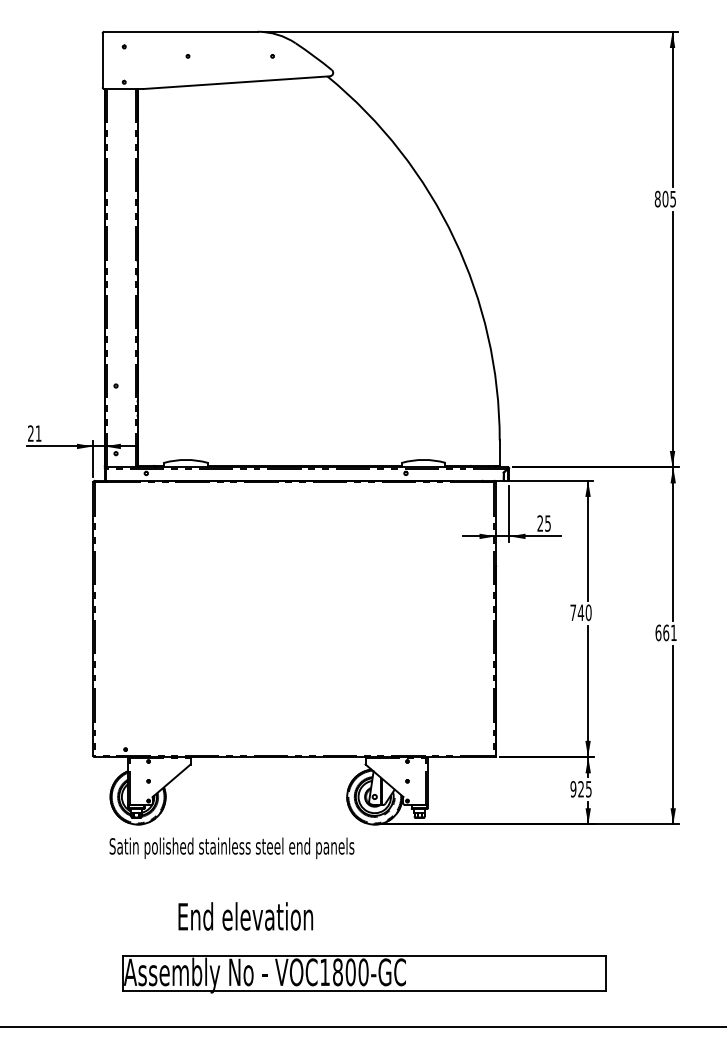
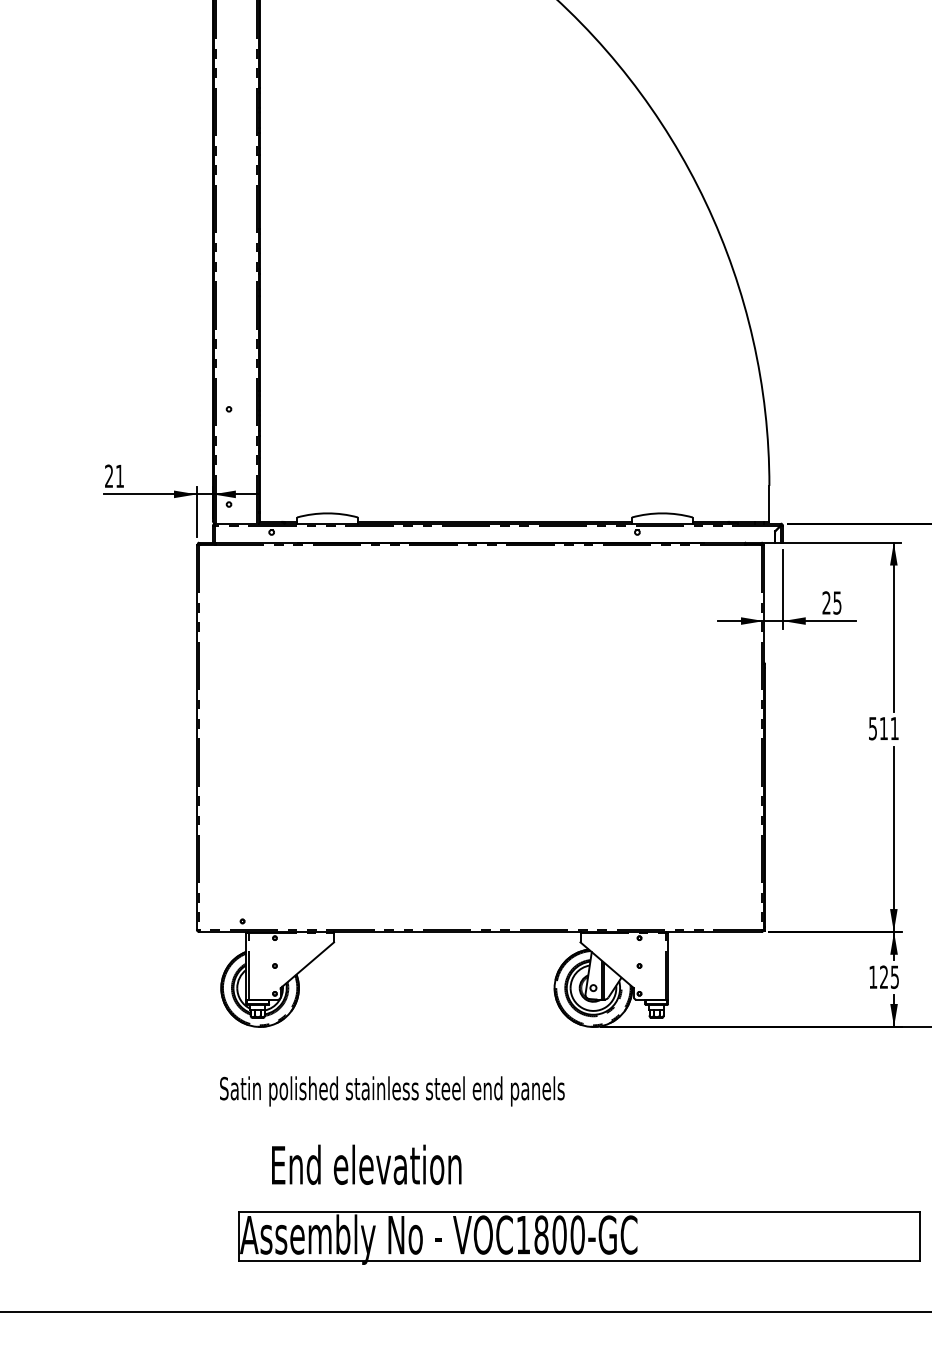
text: (580, 612) -> (883, 728), 740 -> 511
text: (573, 789) -> (873, 977), 925 -> 125
text: (231, 847) -> (391, 1090), moved
text: (245, 916) -> (366, 1164), moved

